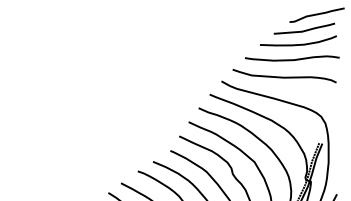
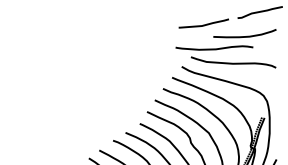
curve: (305, 29) -> (204, 24), moved
curve: (292, 59) -> (214, 48), moved

